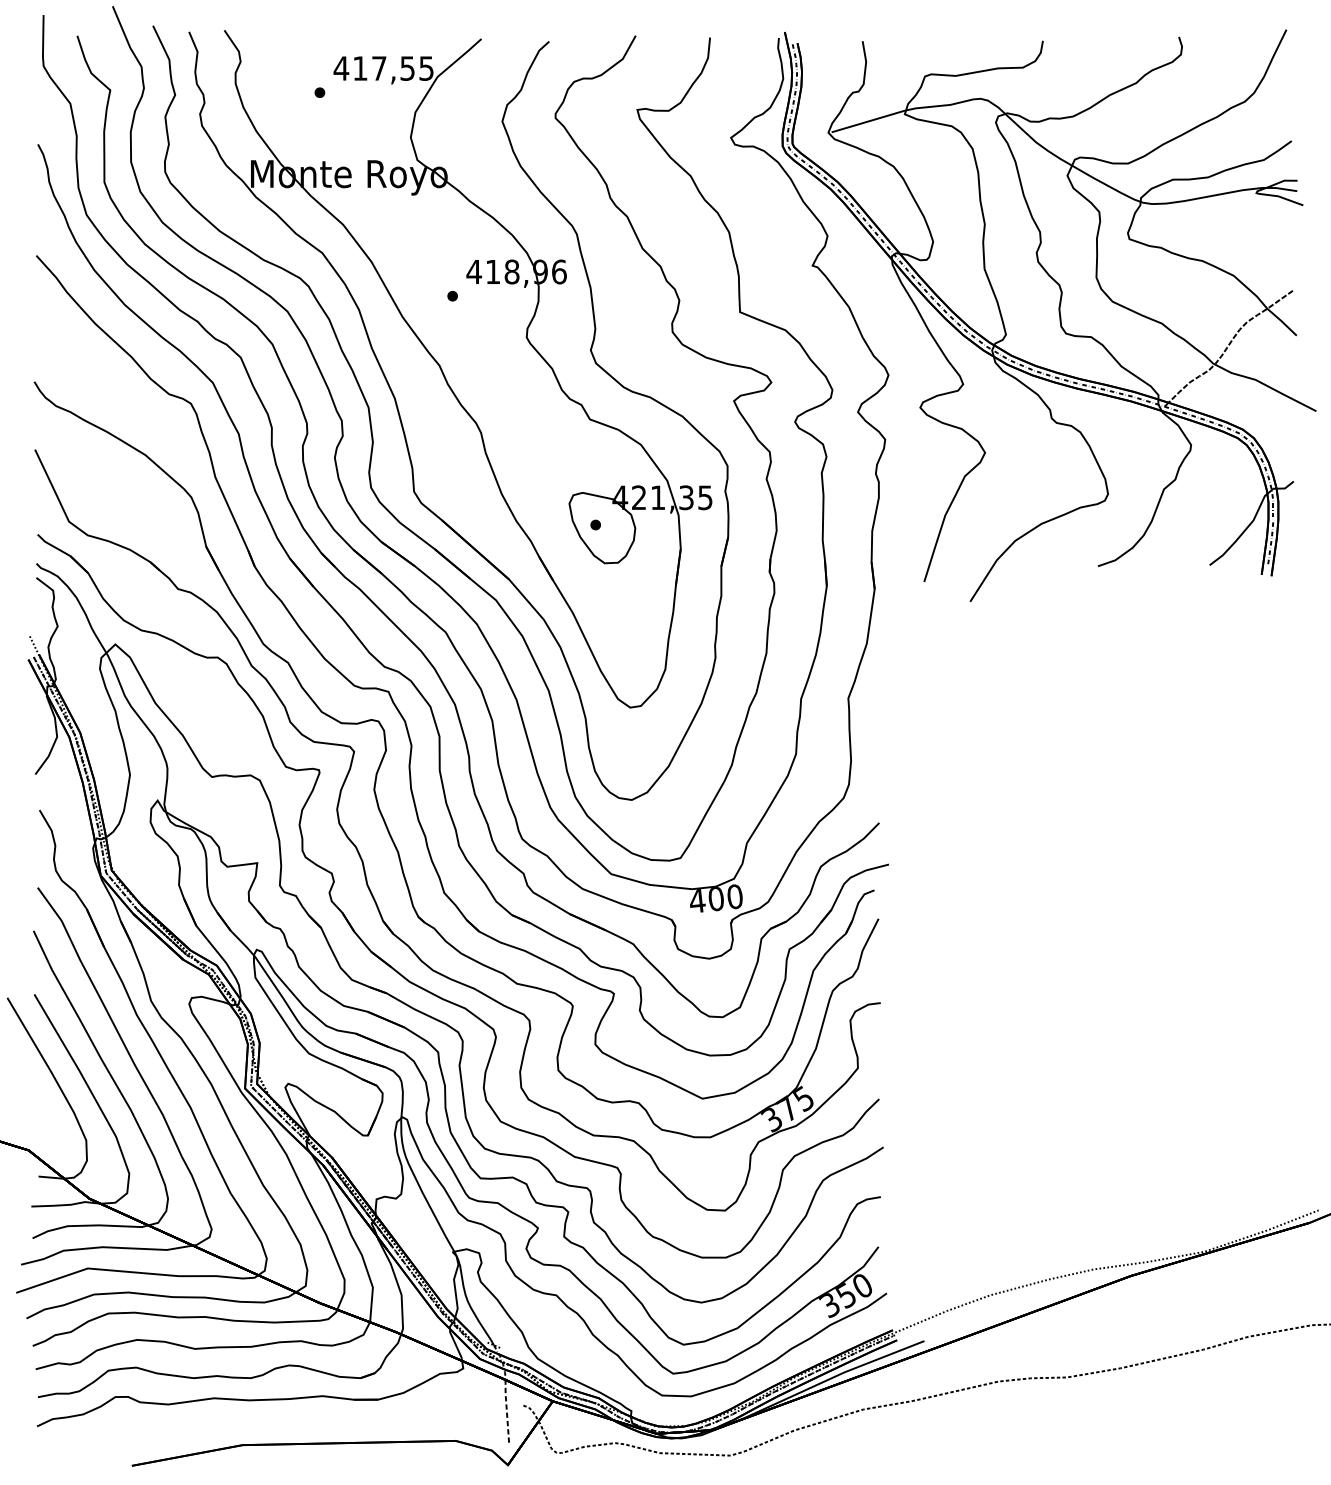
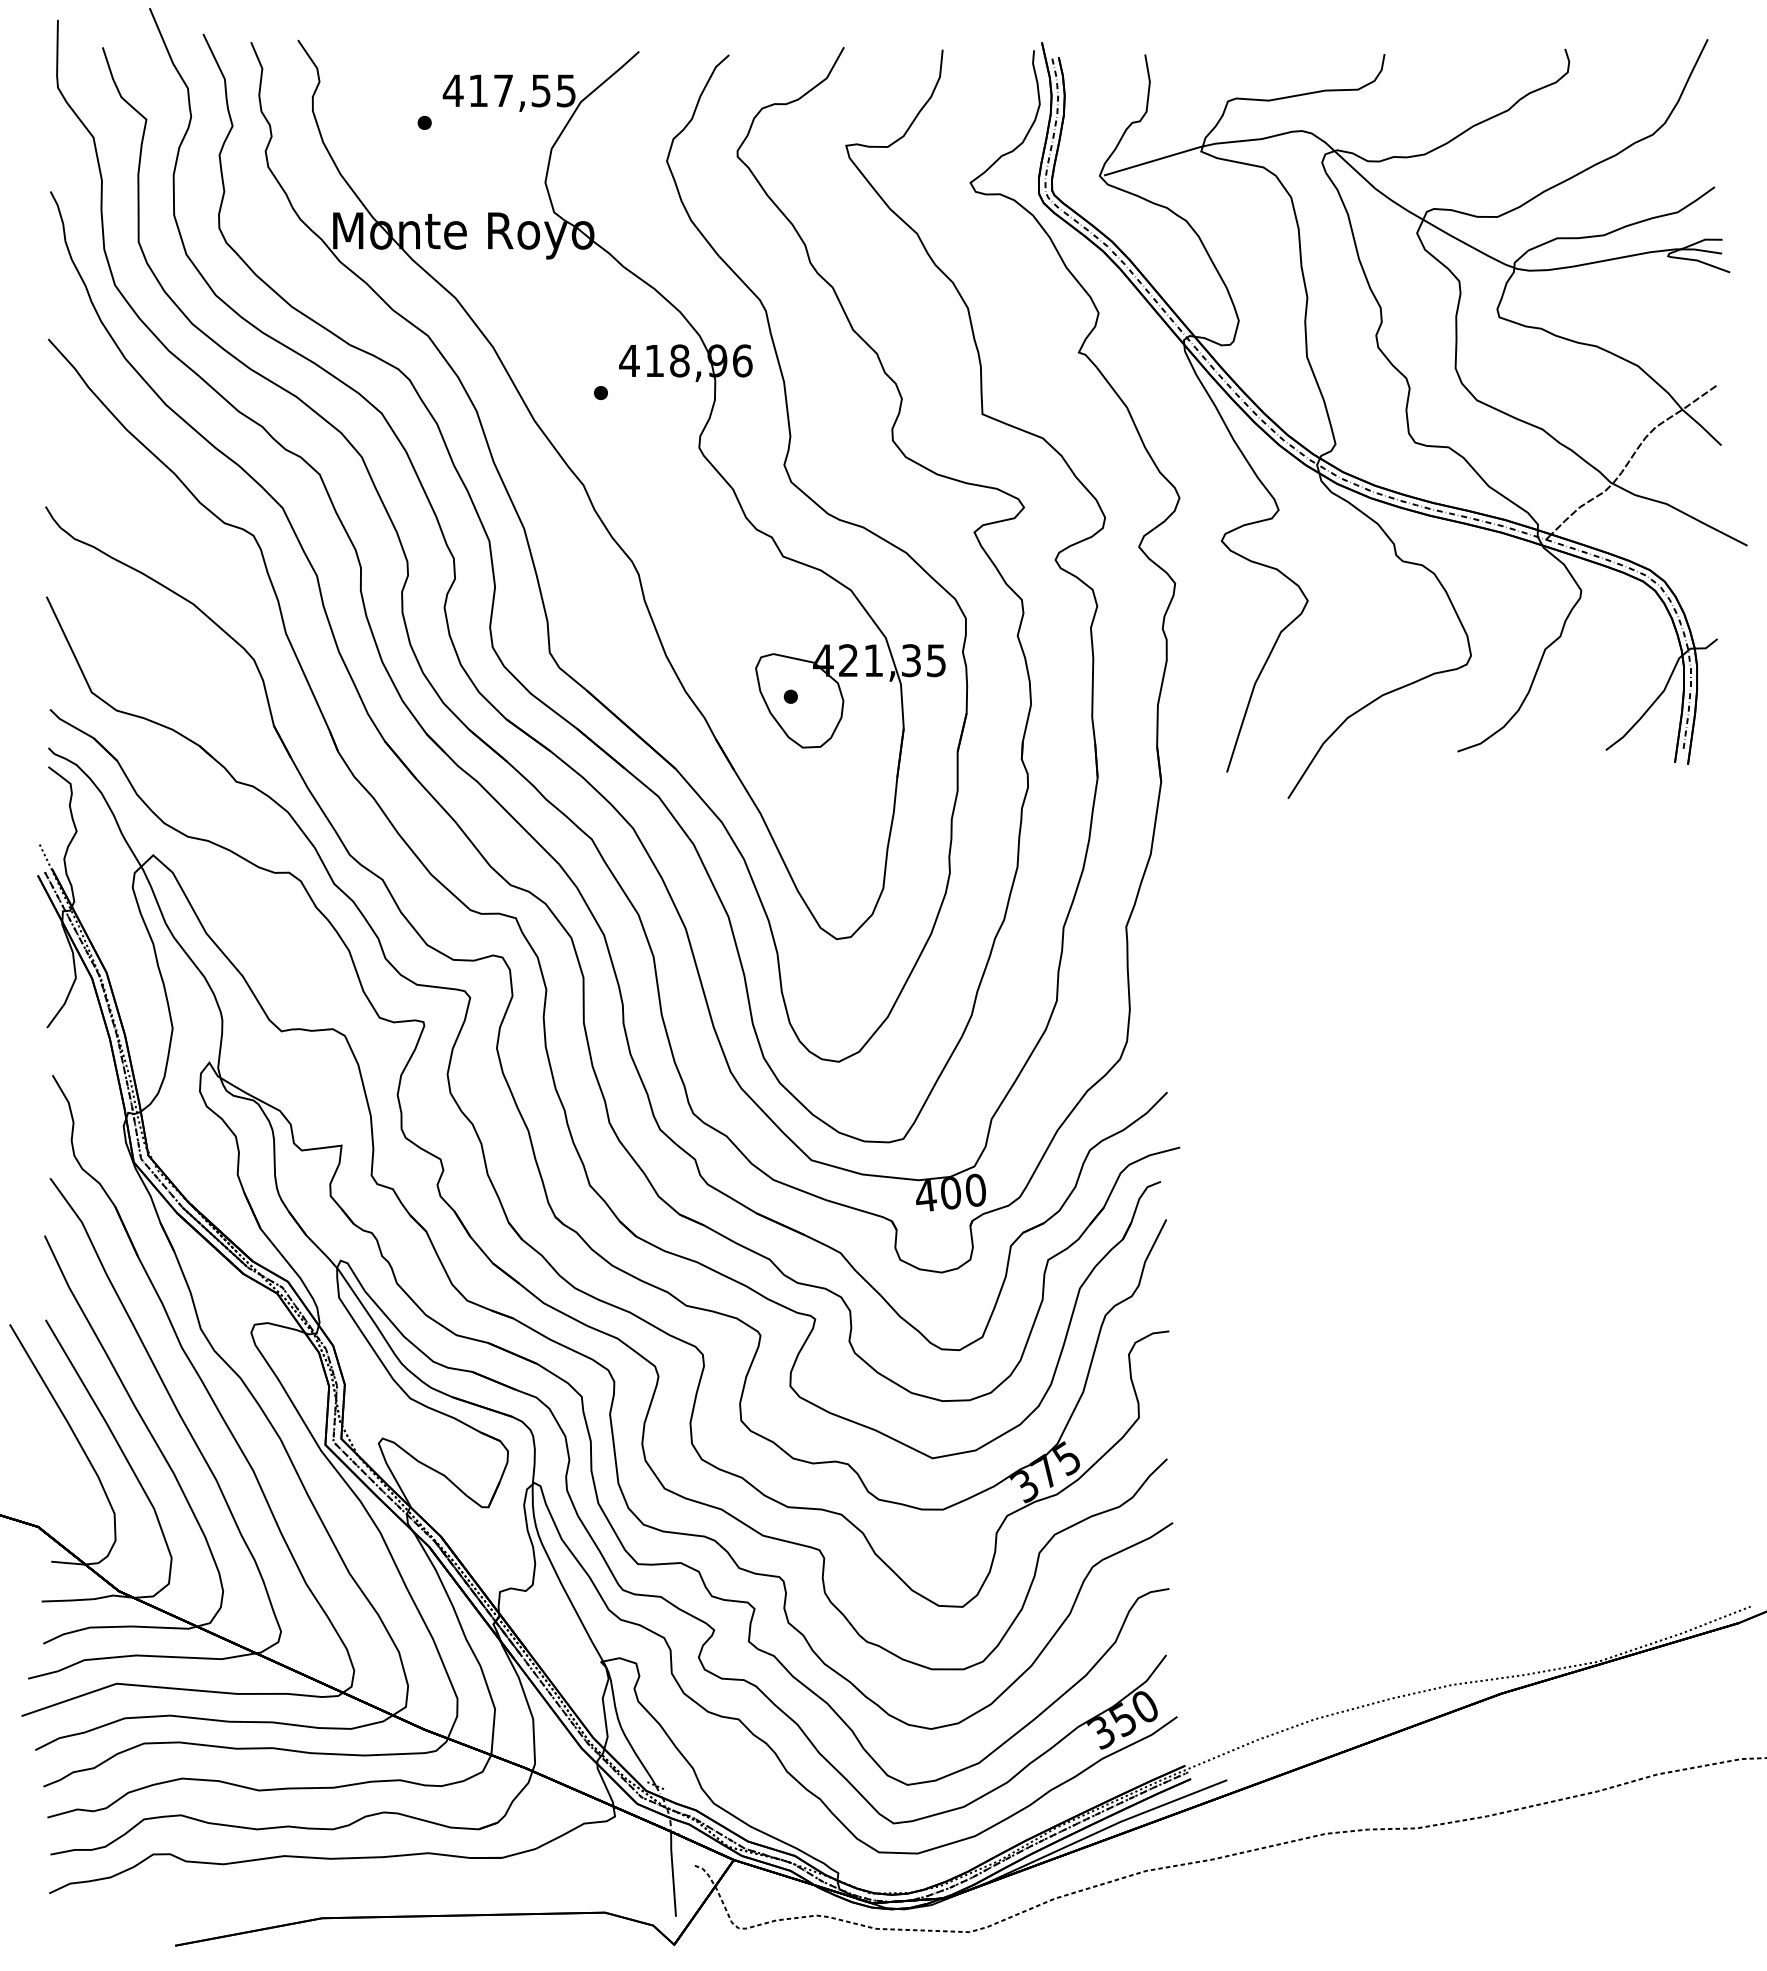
line: (506, 1411) -> (672, 1873), dashed -> solid

